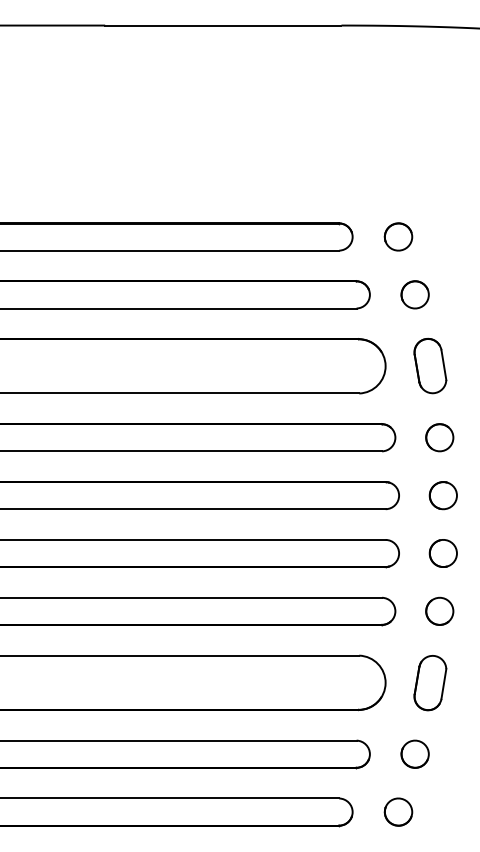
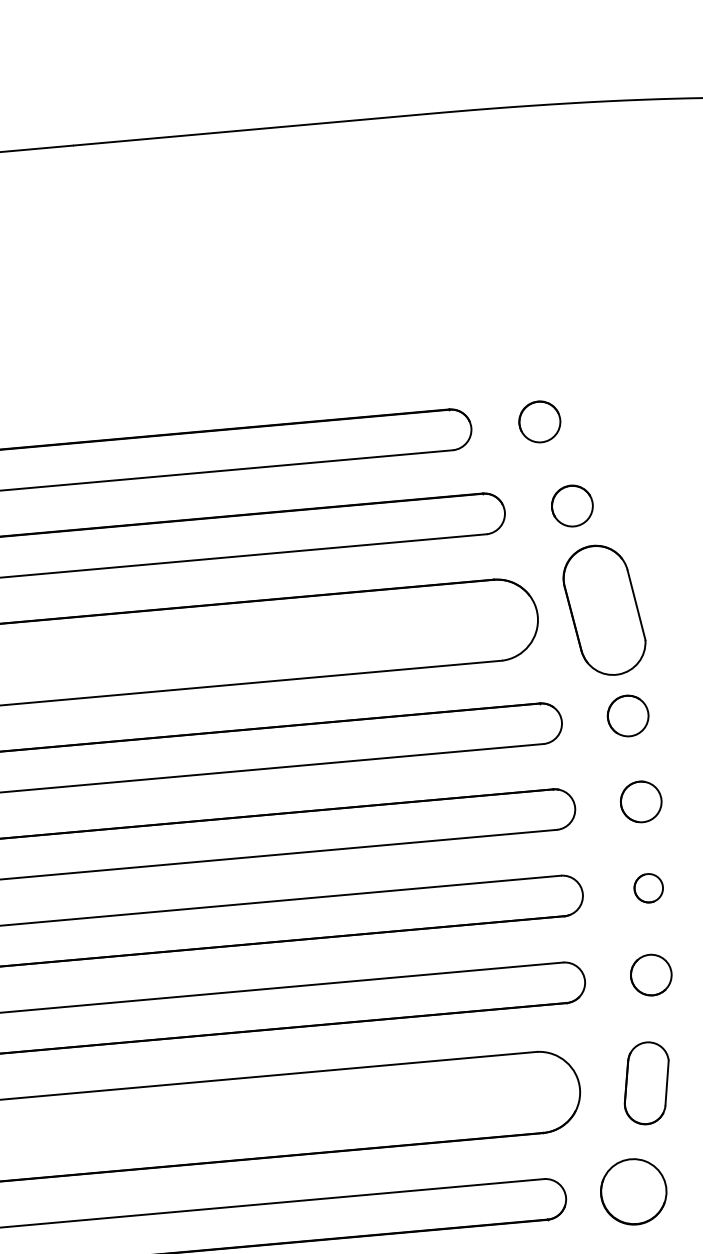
part: (430, 365) -> (604, 609), size x1.6
part: (442, 553) -> (647, 888), size x0.7
part: (414, 753) -> (632, 1190), size x1.6

